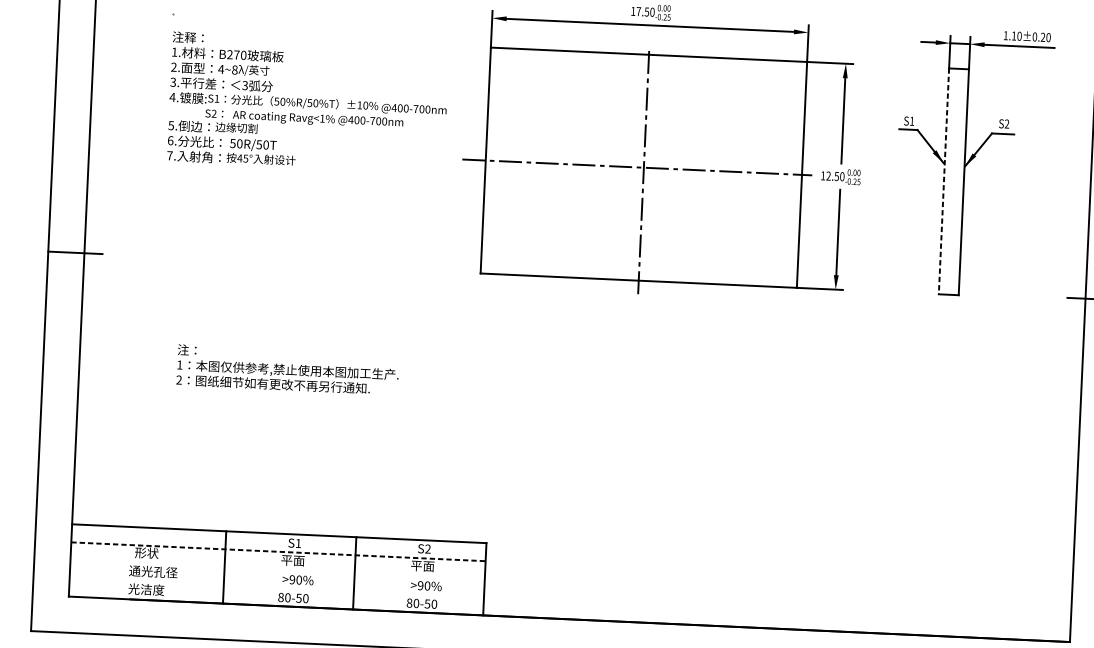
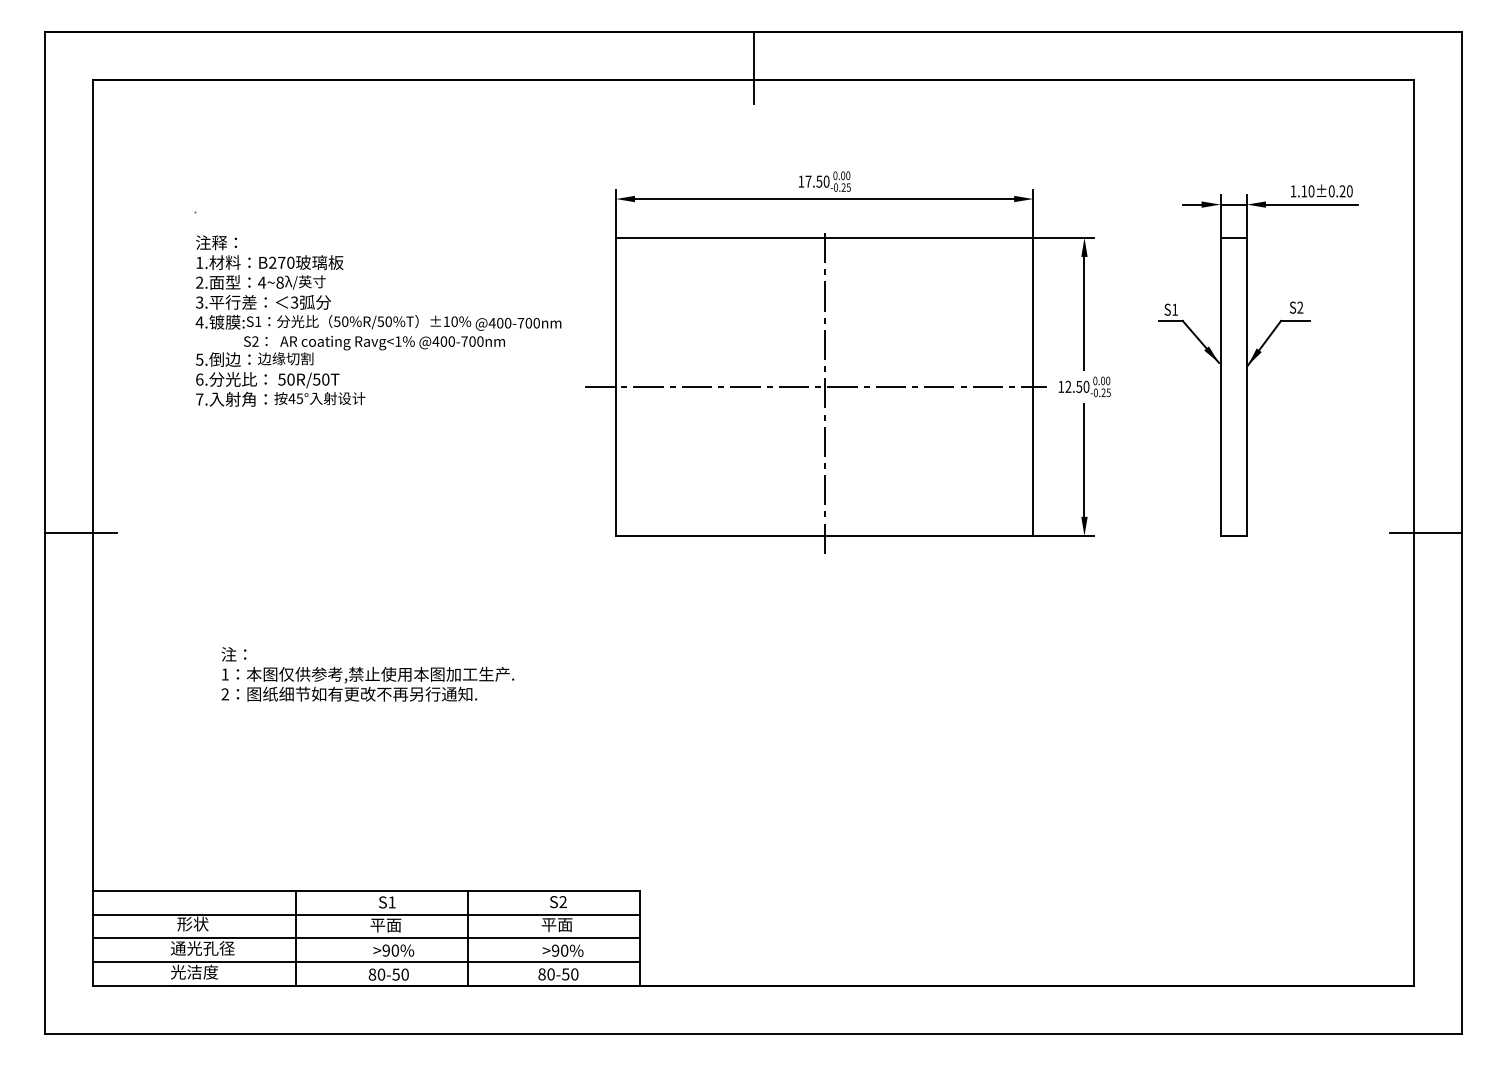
line: (943, 181) -> (1220, 387), dashed -> solid
line: (278, 551) -> (366, 914), dashed -> solid
line: (277, 569) -> (365, 938), added
line: (276, 588) -> (365, 962), added

